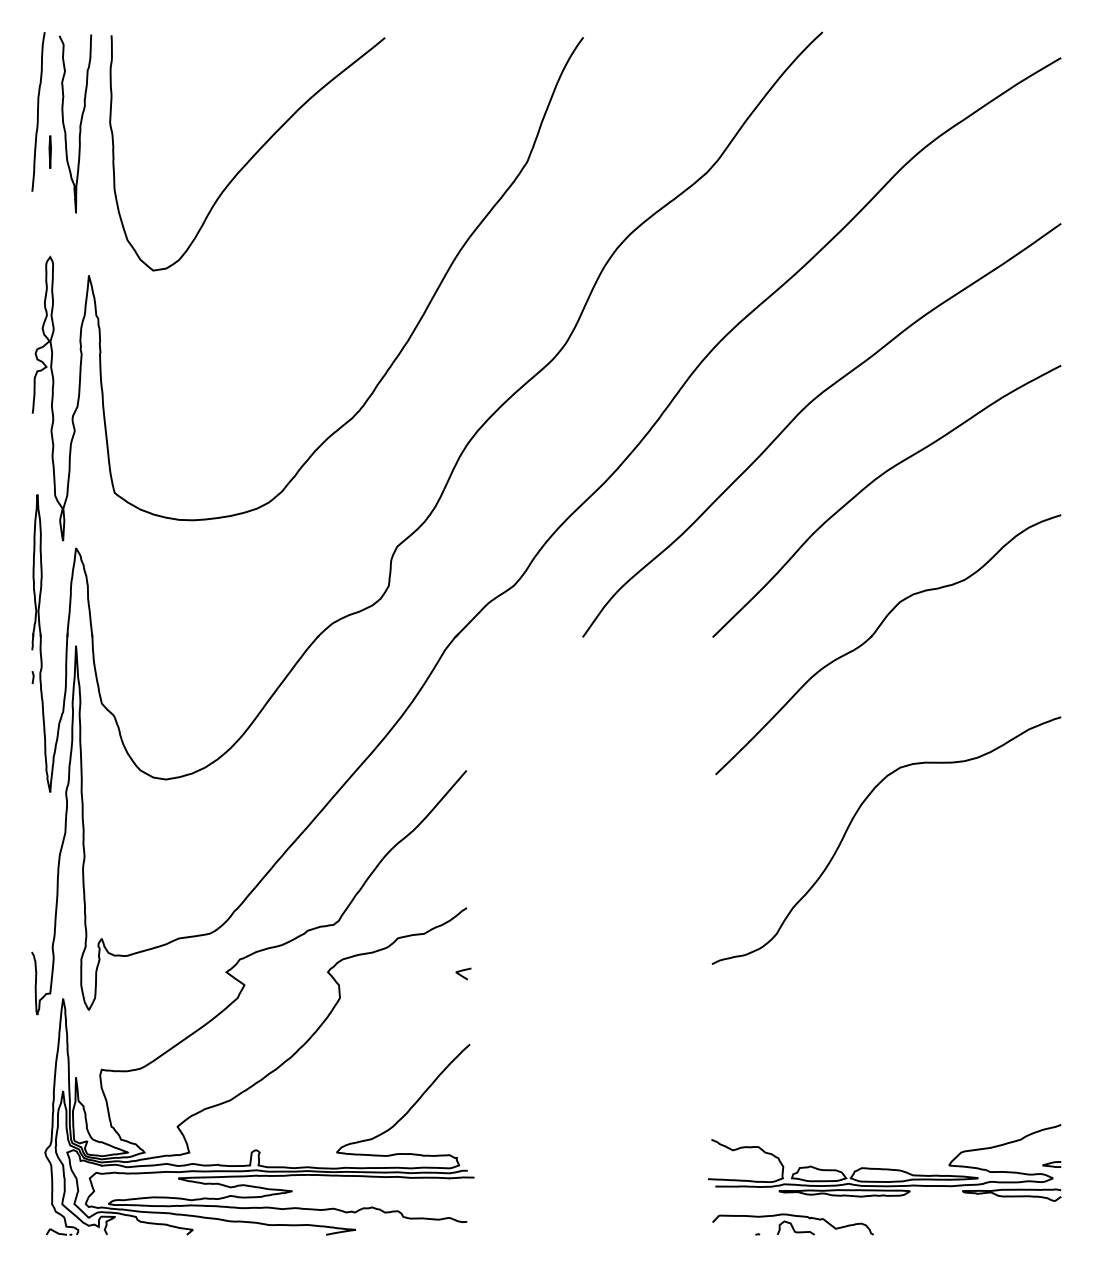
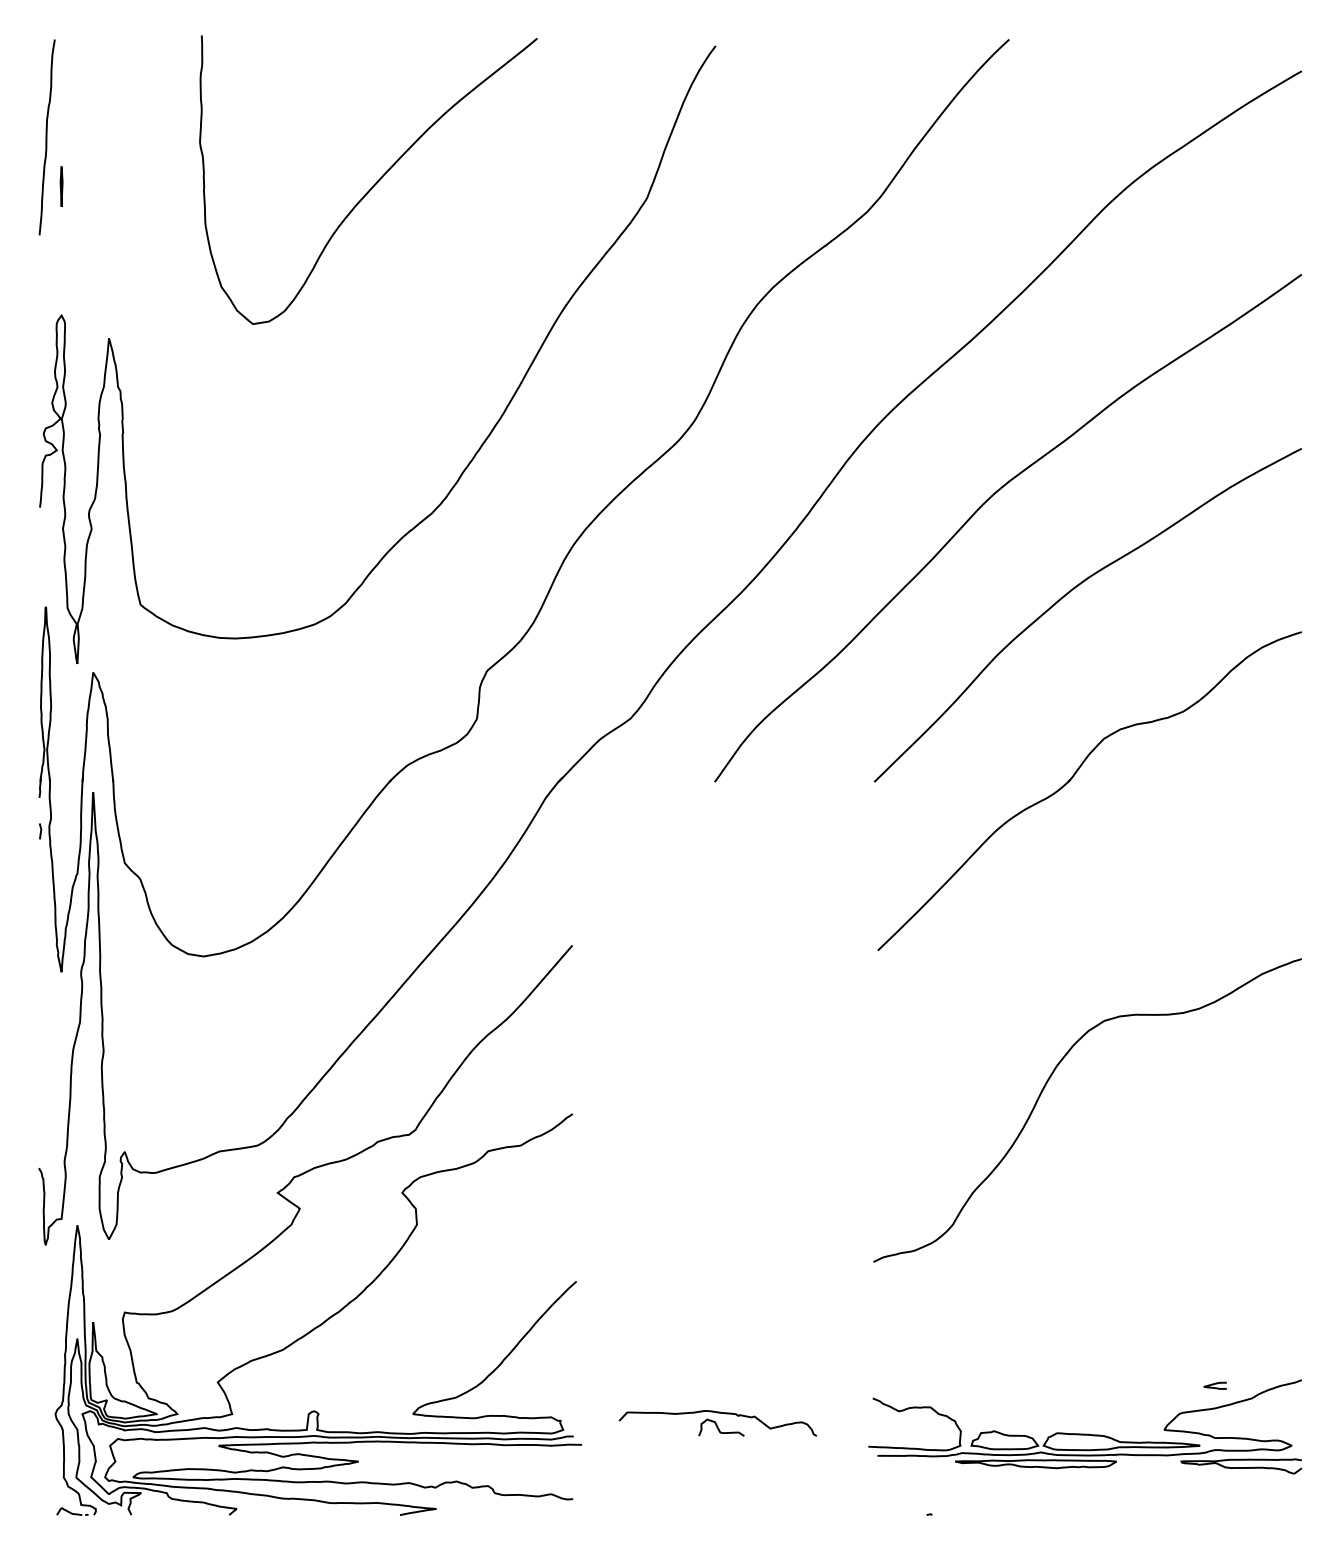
curve: (79, 125) -> (97, 153), removed
curve: (251, 156) -> (373, 184), moved
curve: (851, 823) -> (1044, 1089), moved
curve: (461, 975) -> (566, 1196), removed
curve: (1051, 1163) -> (1214, 1384), moved
part: (792, 1224) -> (717, 1423), moved

